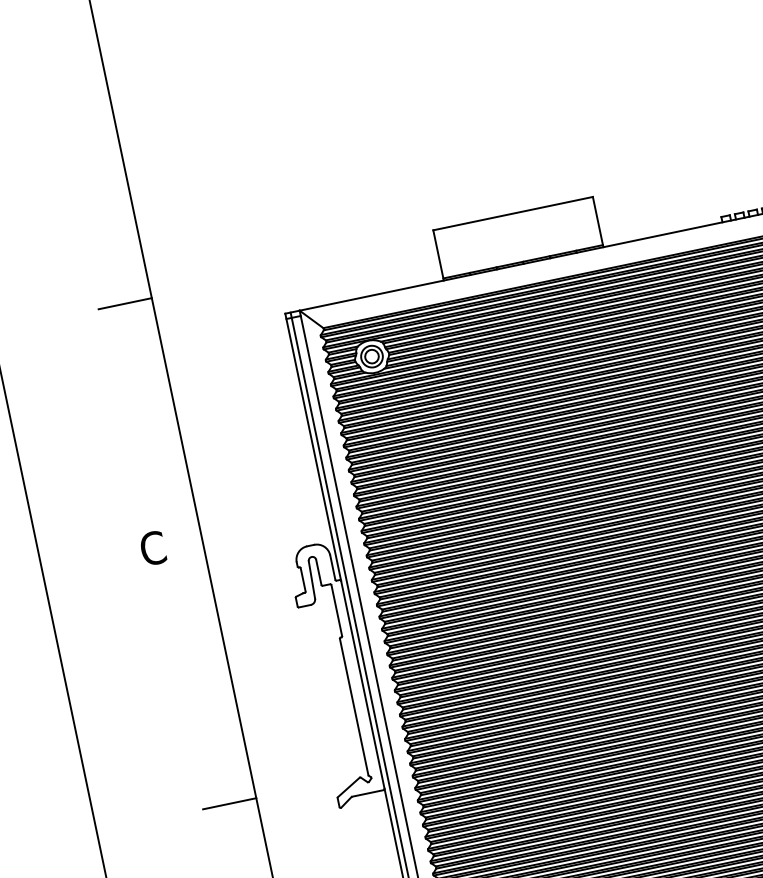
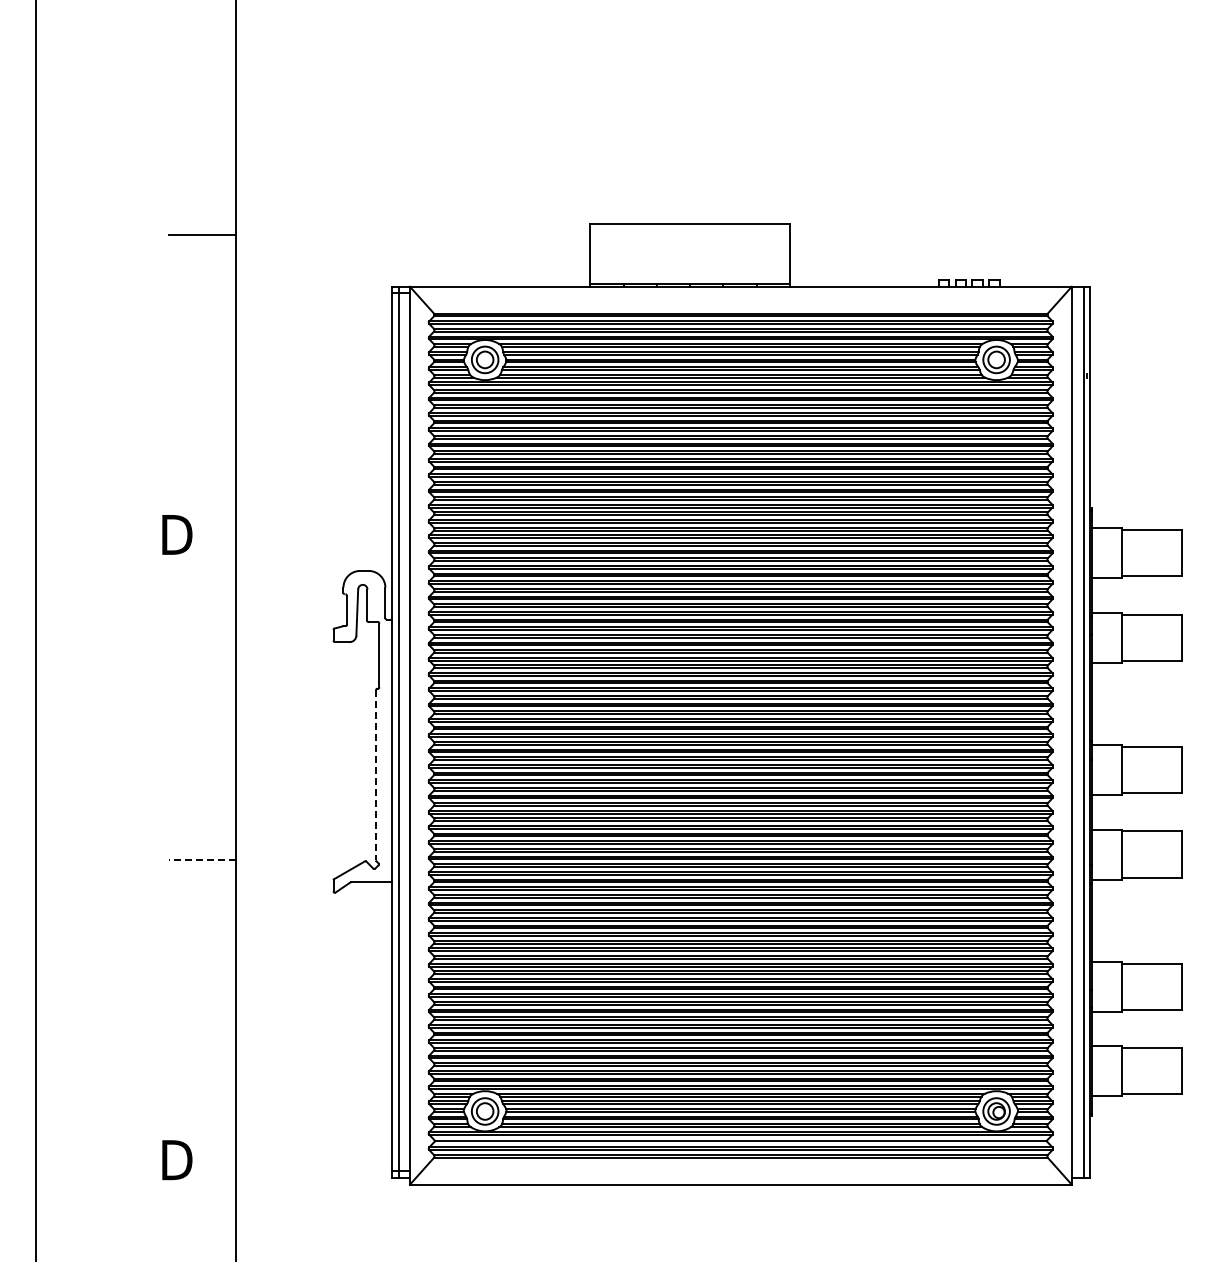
text: (154, 547) -> (176, 534), C -> D
line: (354, 707) -> (376, 775), solid -> dashed
line: (229, 804) -> (202, 860), solid -> dashed

